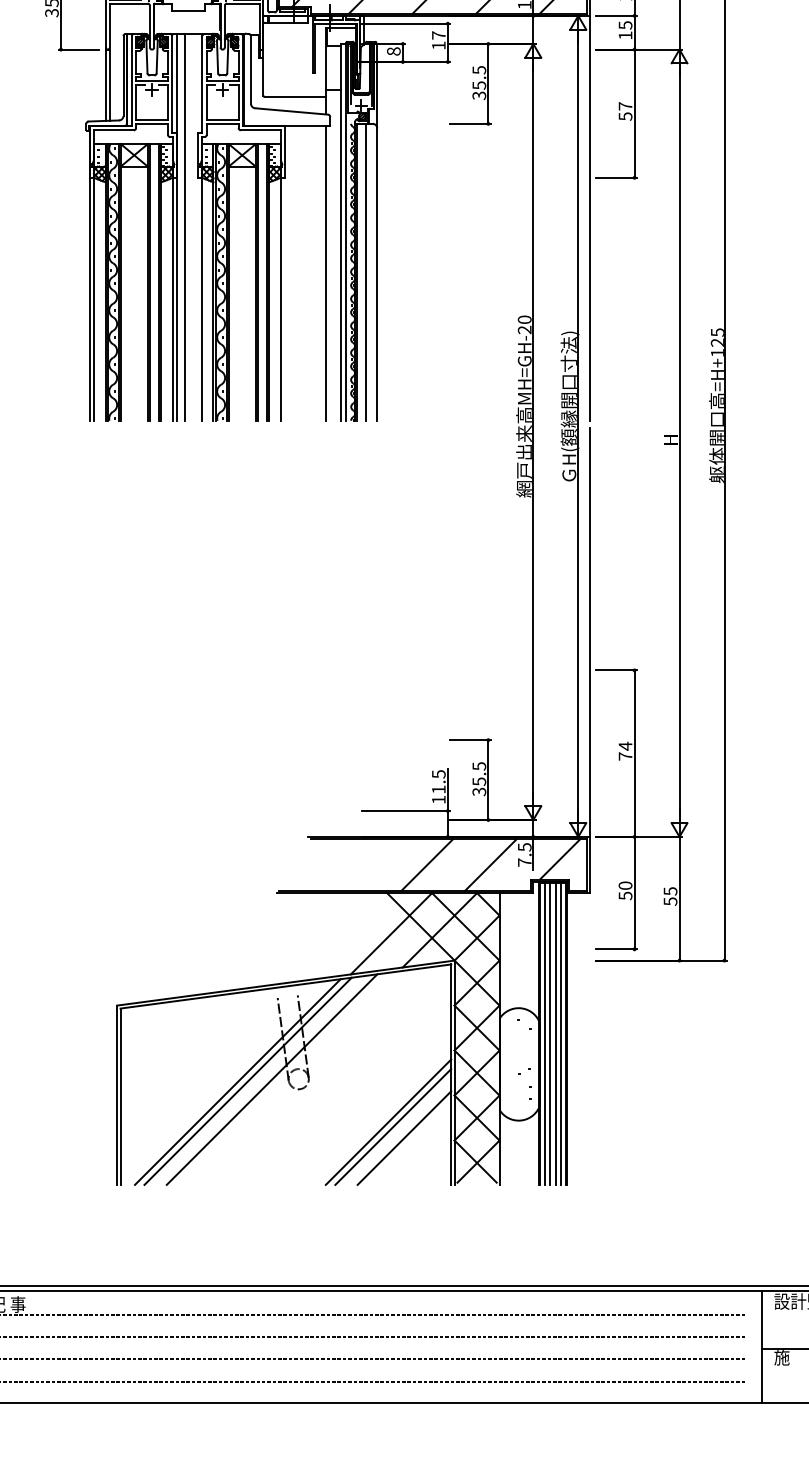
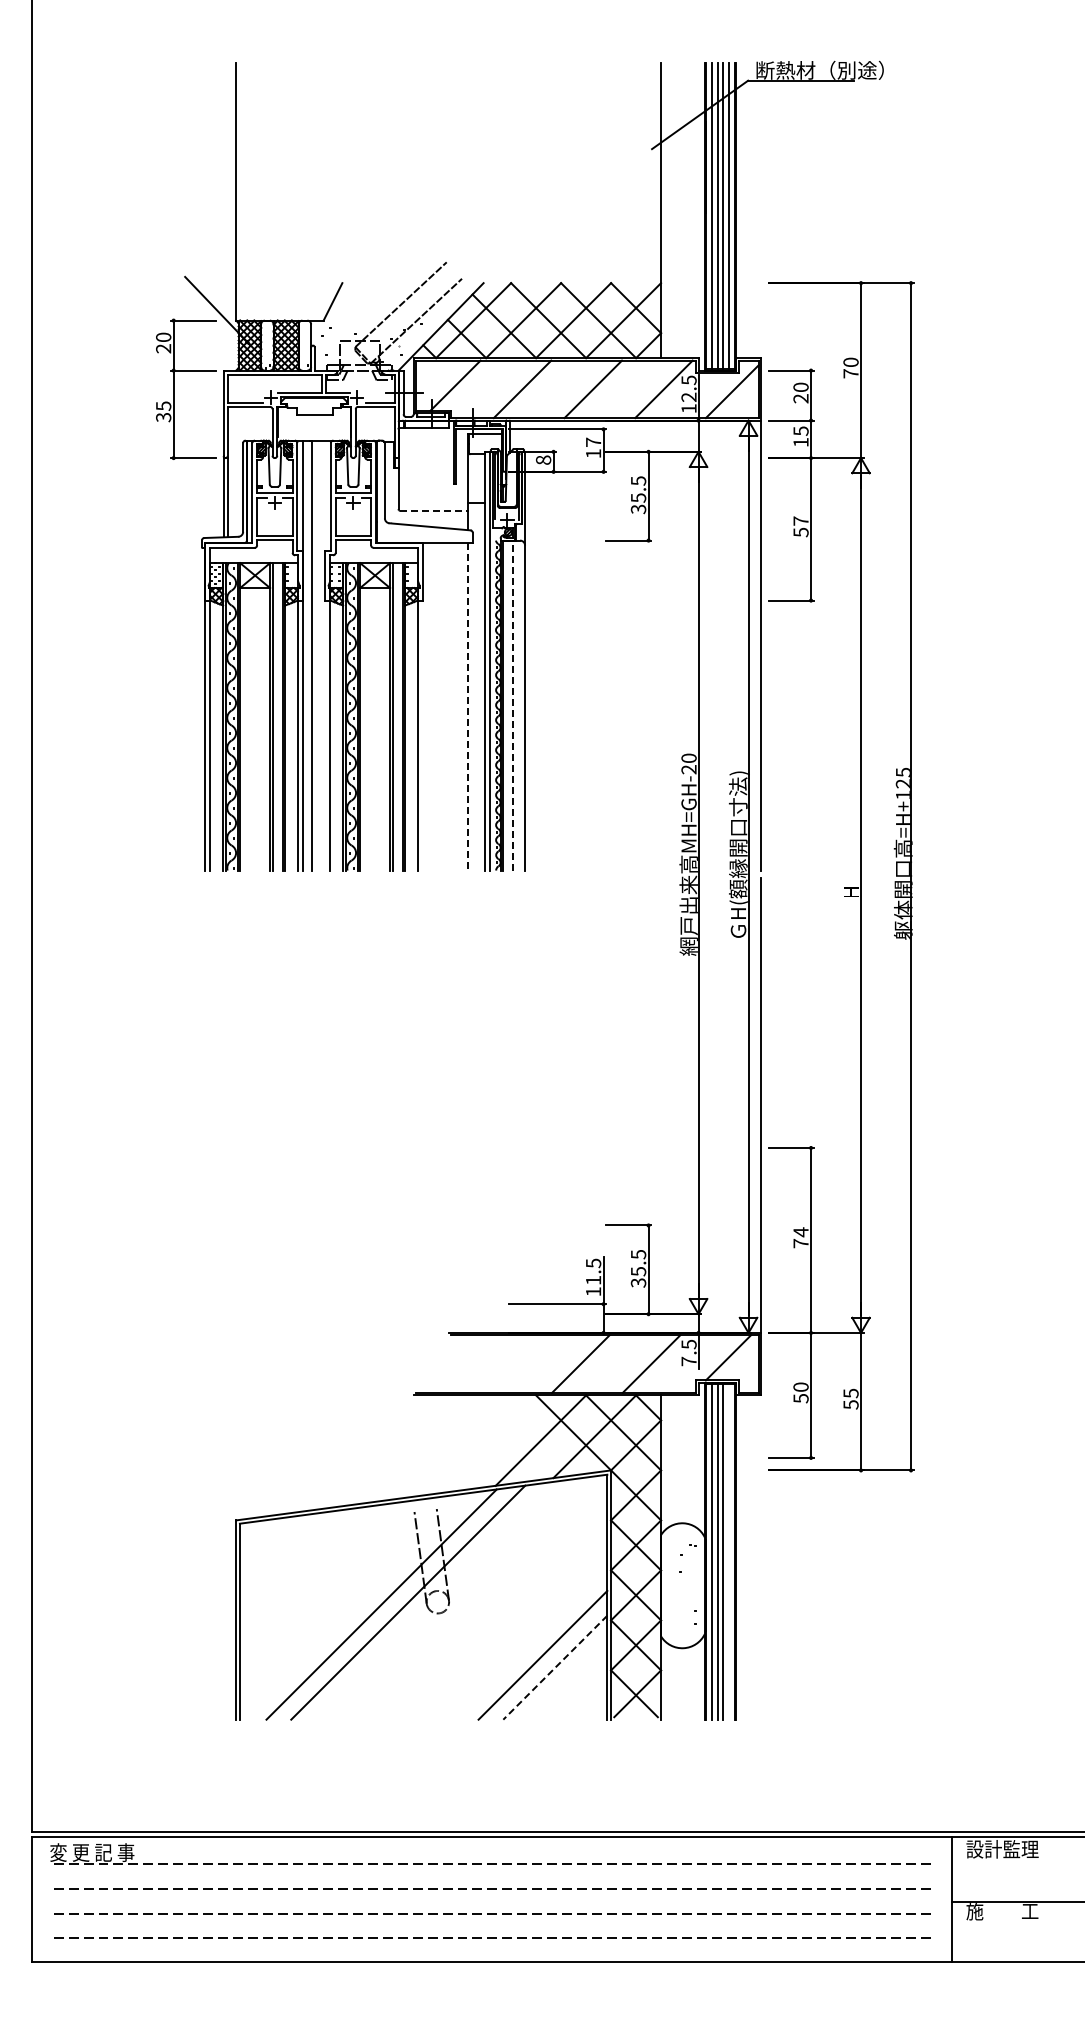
line: (294, 96) -> (433, 510), solid -> dashed
line: (366, 272) -> (513, 705), solid -> dashed
line: (325, 273) -> (467, 706), solid -> dashed
line: (561, 1033) -> (729, 1551), removed
line: (237, 1082) -> (369, 1605), removed
line: (388, 1121) -> (537, 1649), removed
line: (404, 1137) -> (555, 1667), solid -> dashed

